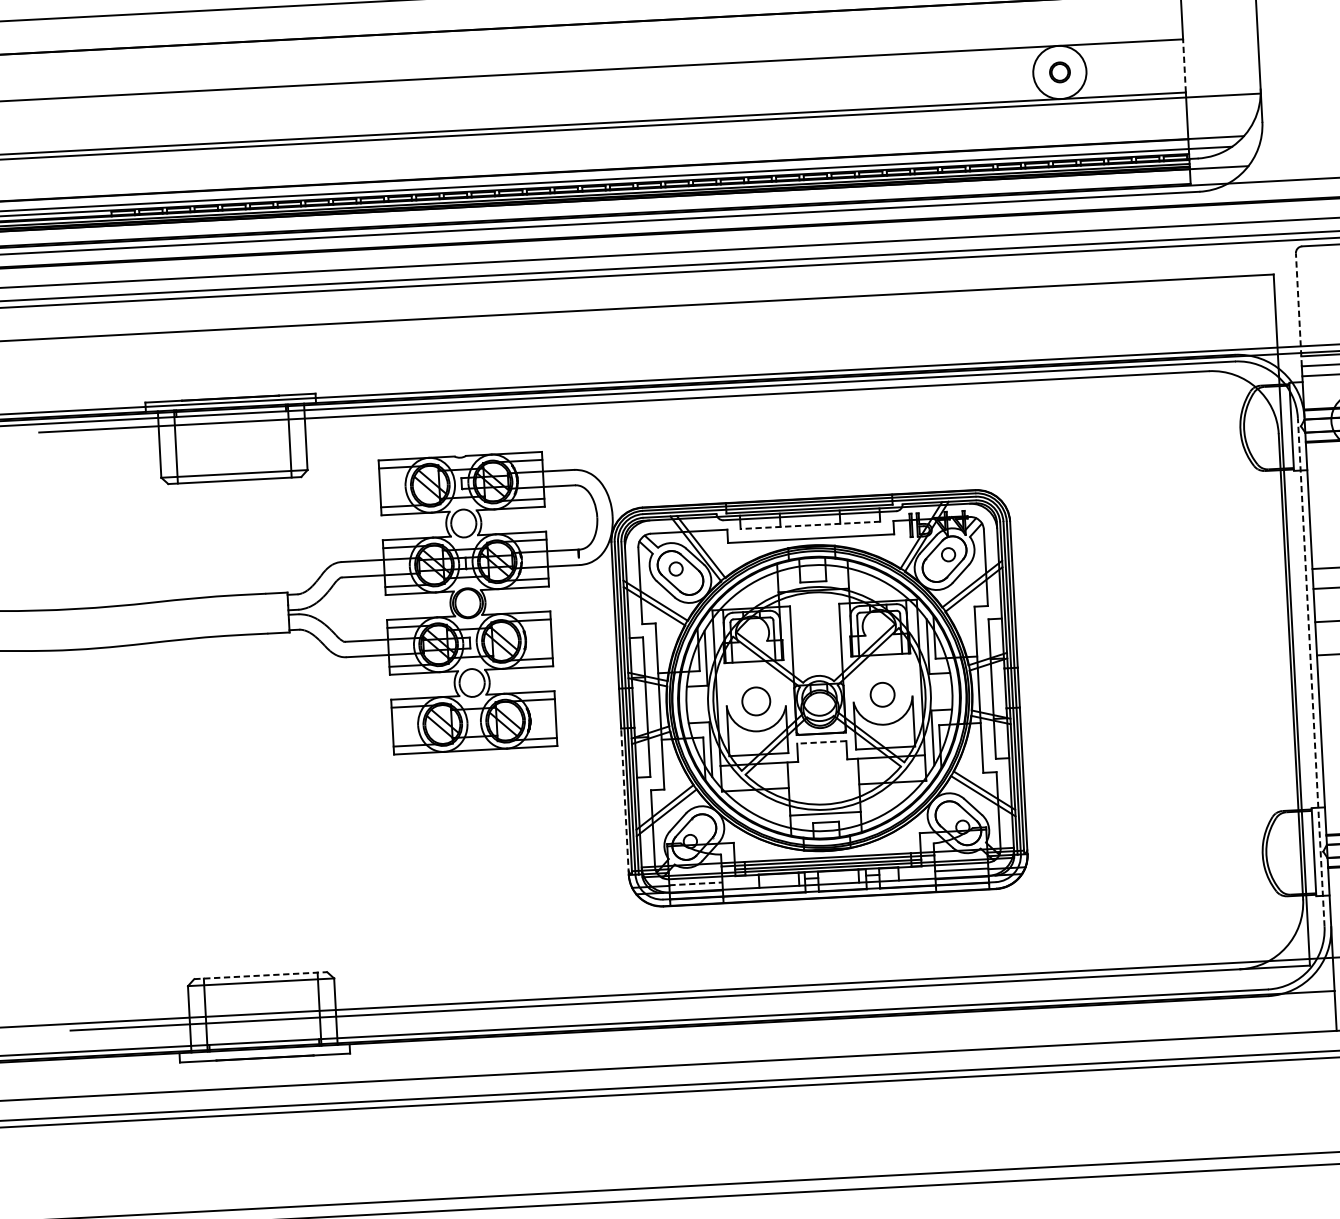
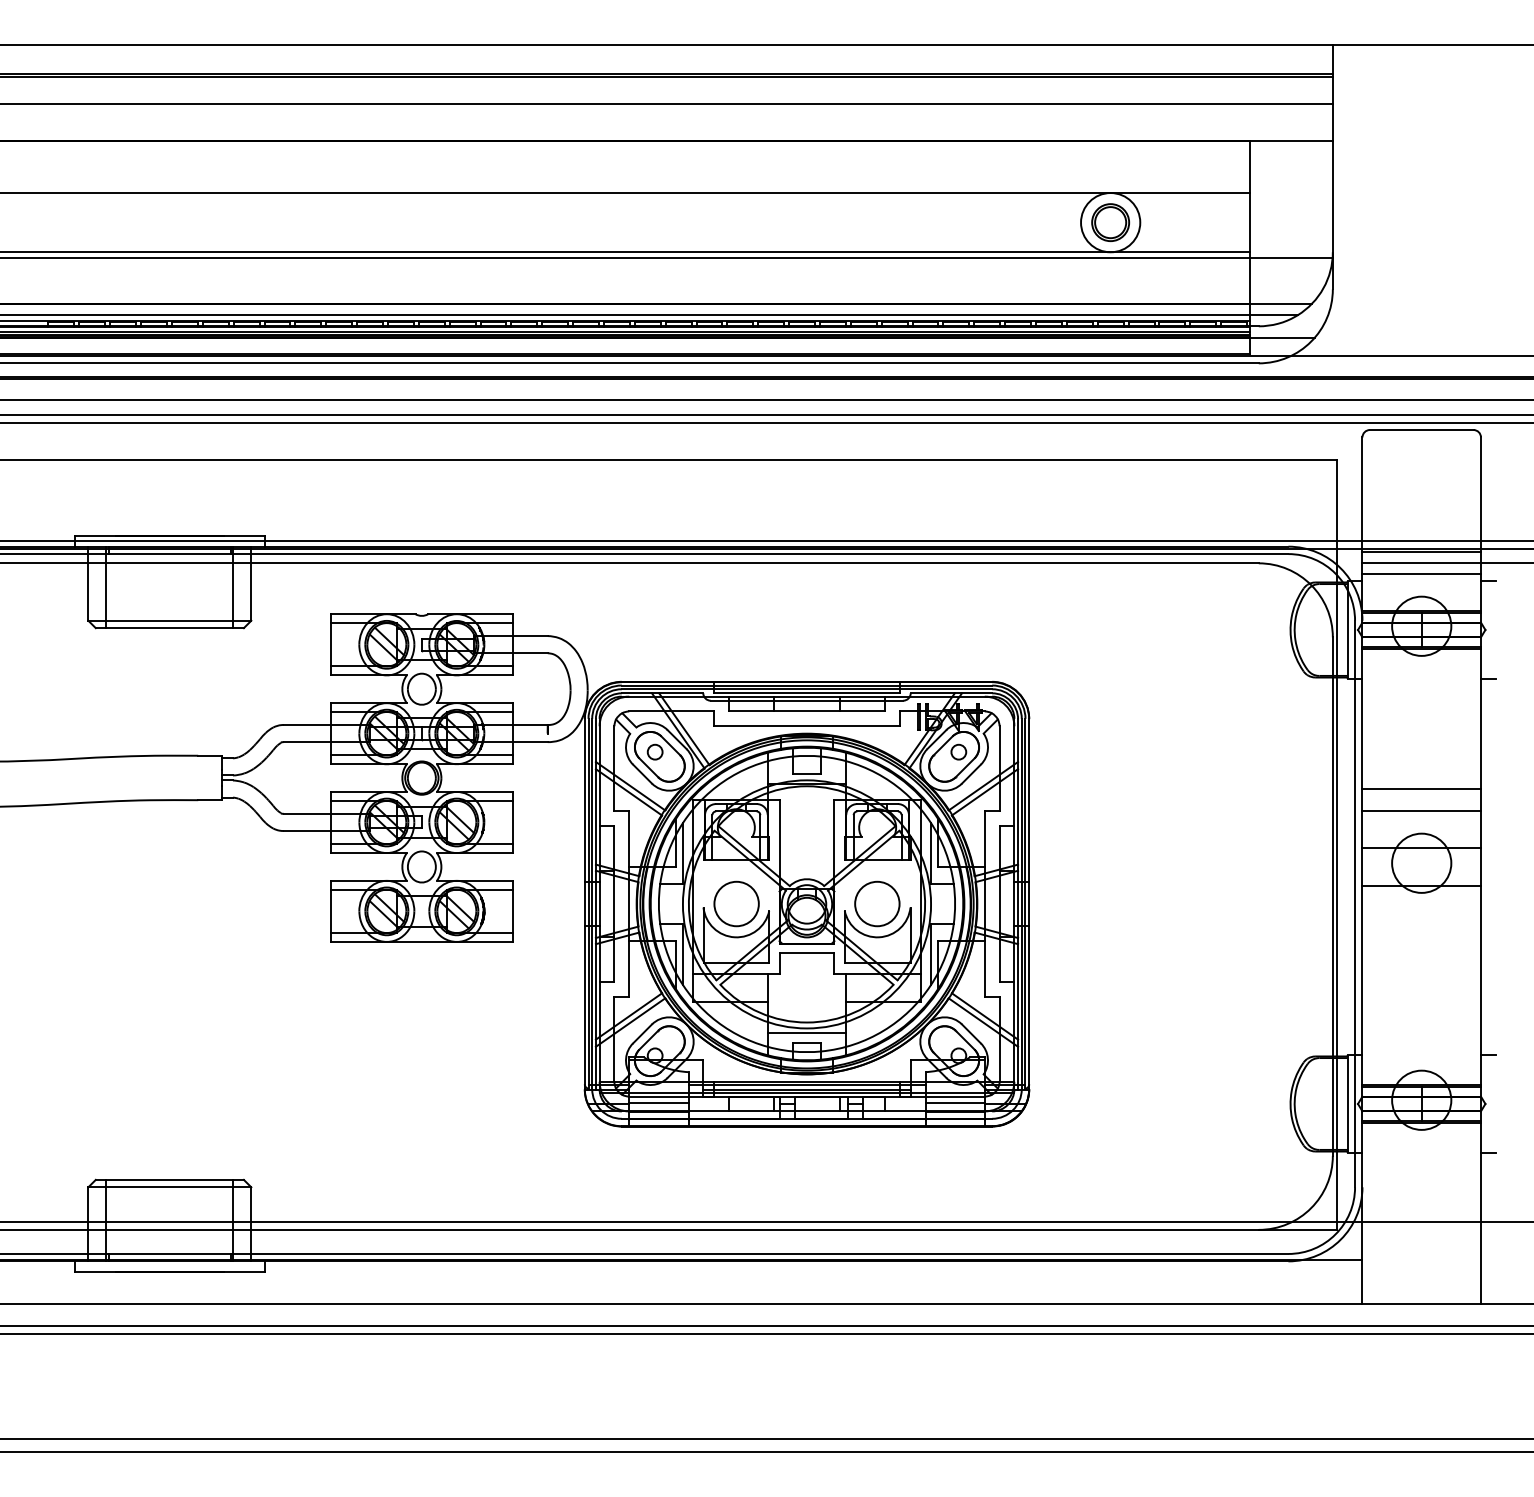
line: (1184, 65) -> (1249, 222), dashed -> solid
part: (1059, 72) -> (1110, 222), size x1.67
line: (1298, 309) -> (1362, 500), dashed -> solid
line: (810, 525) -> (807, 711), dashed -> solid
line: (1311, 671) -> (1355, 903), dashed -> solid
circle: (882, 694) -> (877, 903), size x1.67
circle: (756, 700) -> (736, 903), size x1.43
line: (821, 742) -> (806, 953), dashed -> solid
line: (624, 801) -> (584, 1007), dashed -> solid
line: (695, 884) -> (658, 1103), dashed -> solid
line: (261, 975) -> (170, 1179), dashed -> solid

